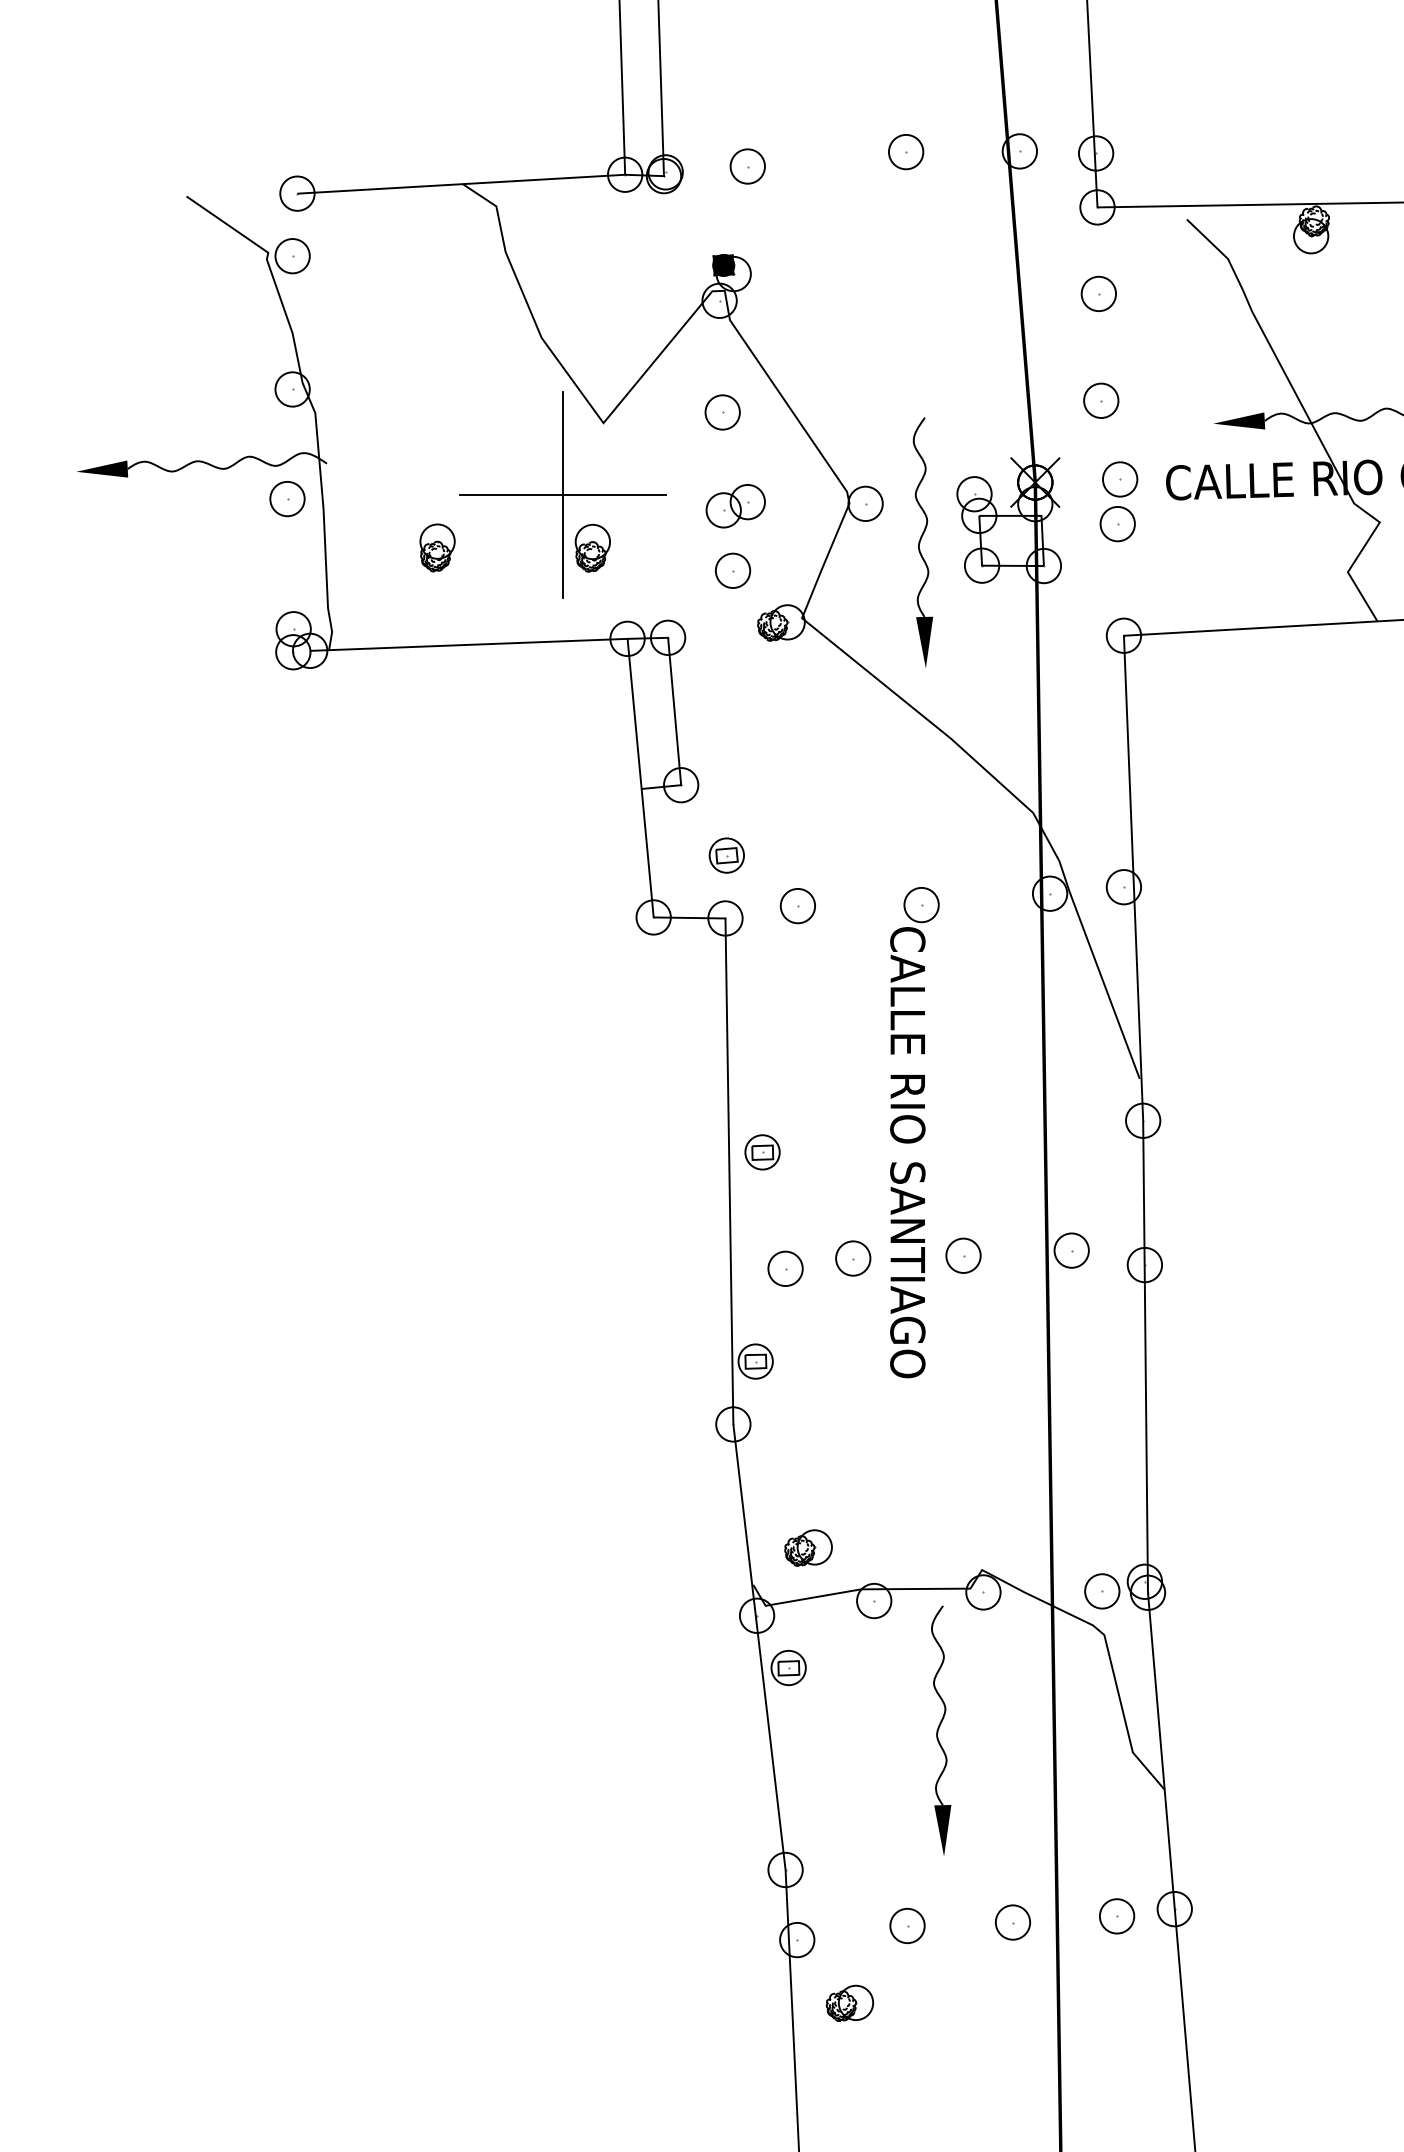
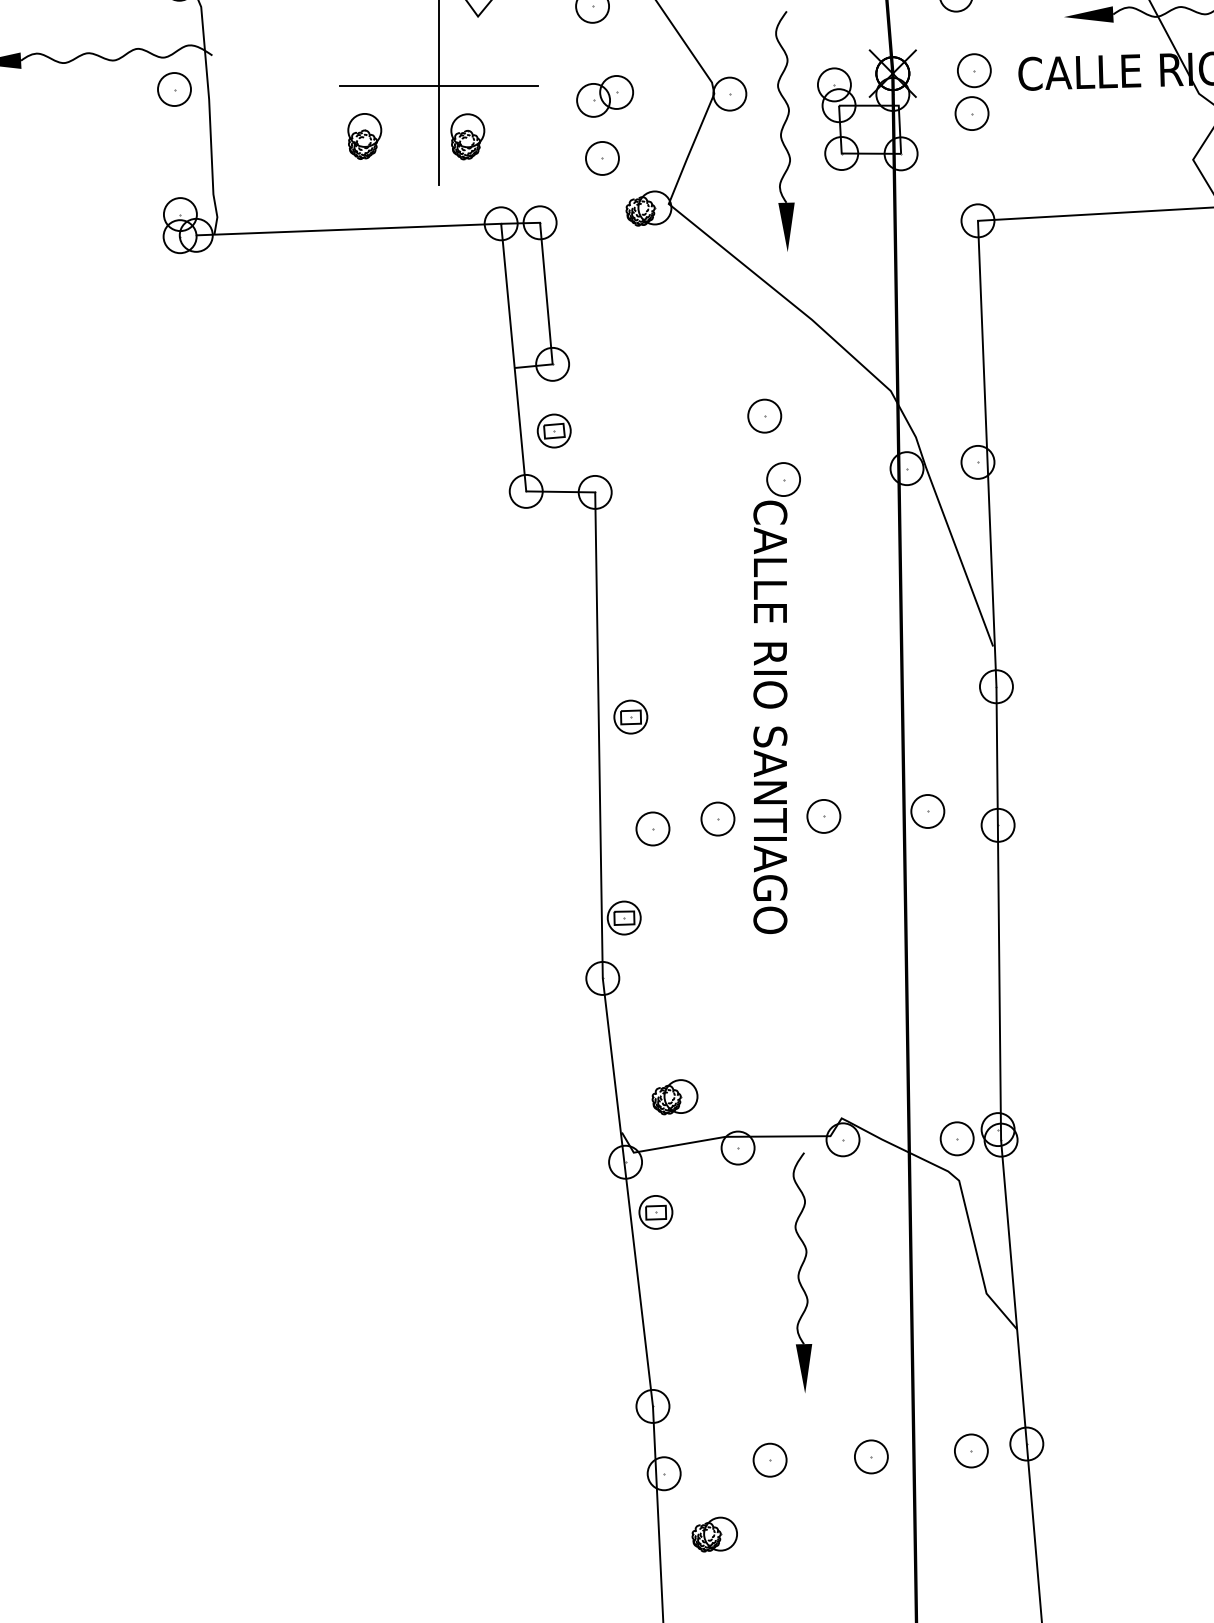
part: (437, 547) -> (364, 136), moved
part: (726, 855) -> (553, 430), moved
part: (797, 906) -> (764, 416), moved

